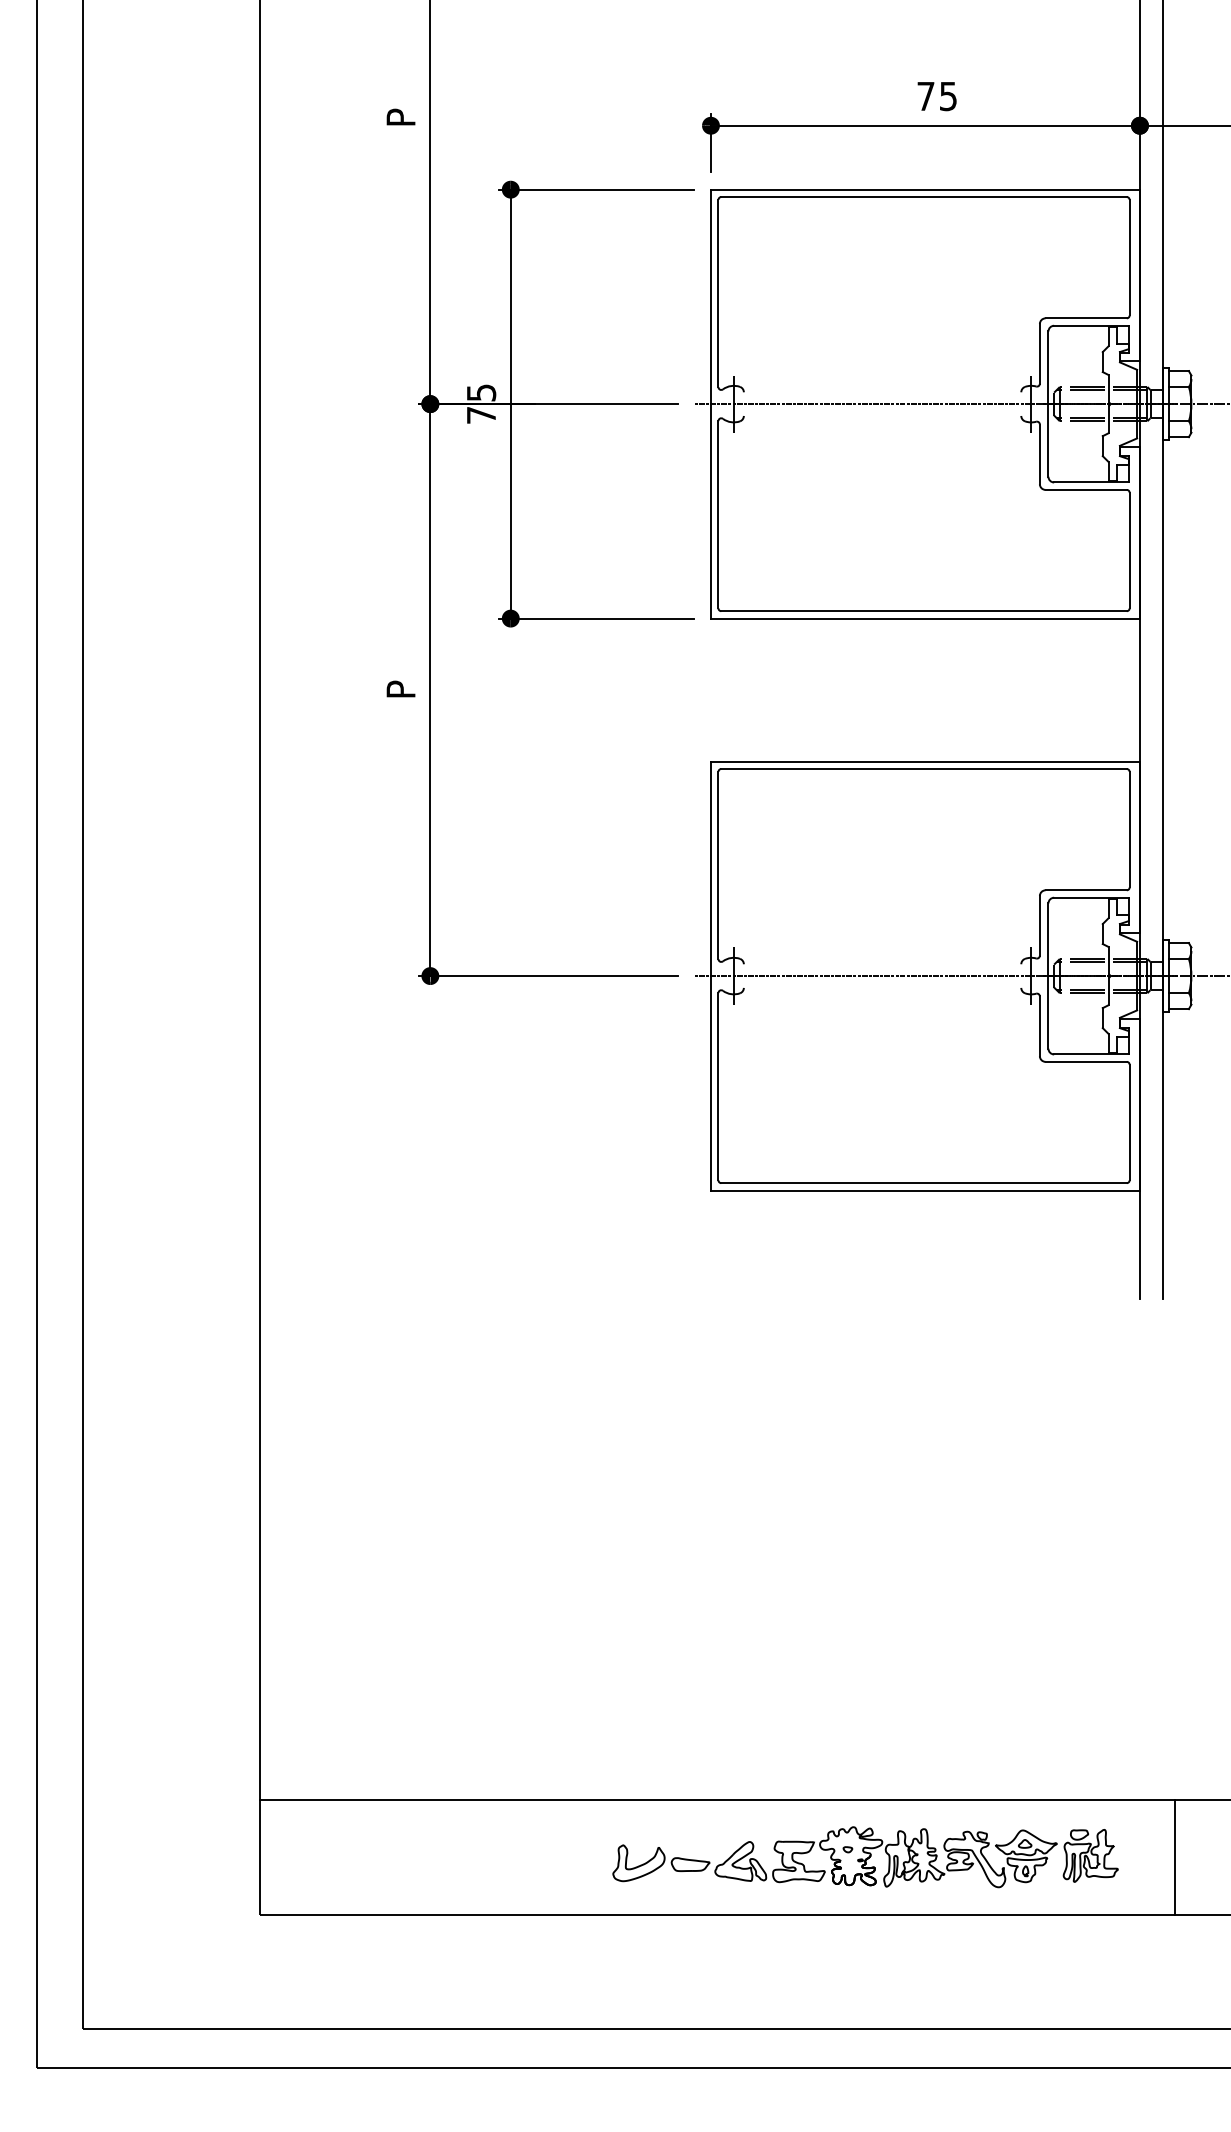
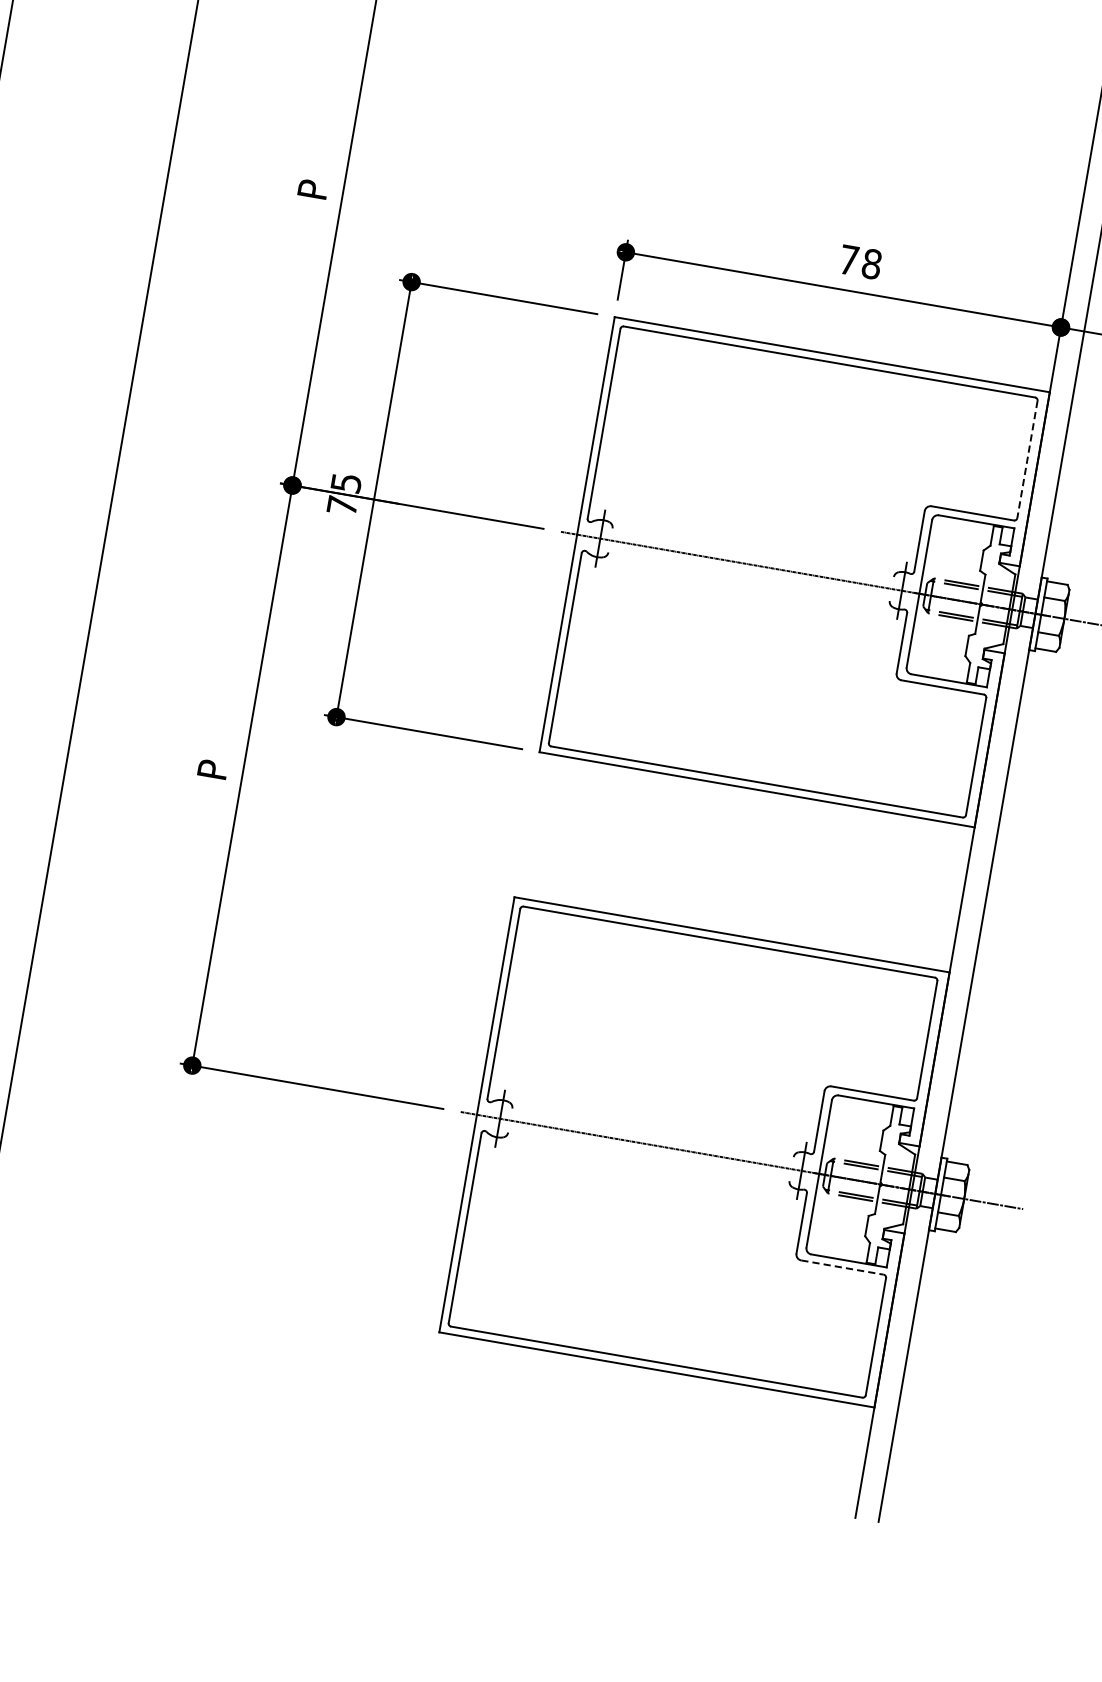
text: (948, 96) -> (871, 264), 75 -> 78
line: (1129, 257) -> (1027, 459), solid -> dashed
line: (1086, 1061) -> (842, 1267), solid -> dashed

